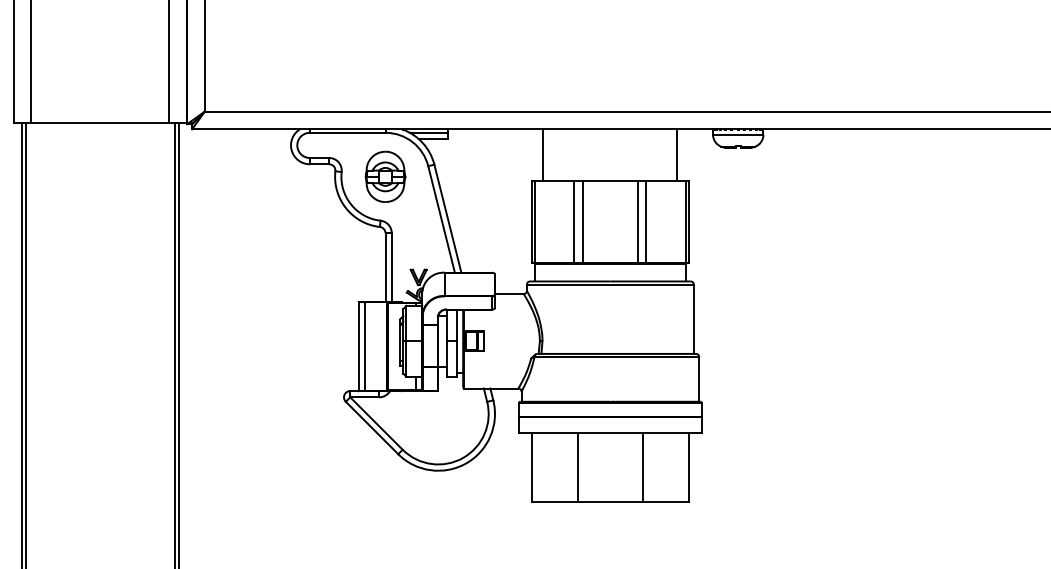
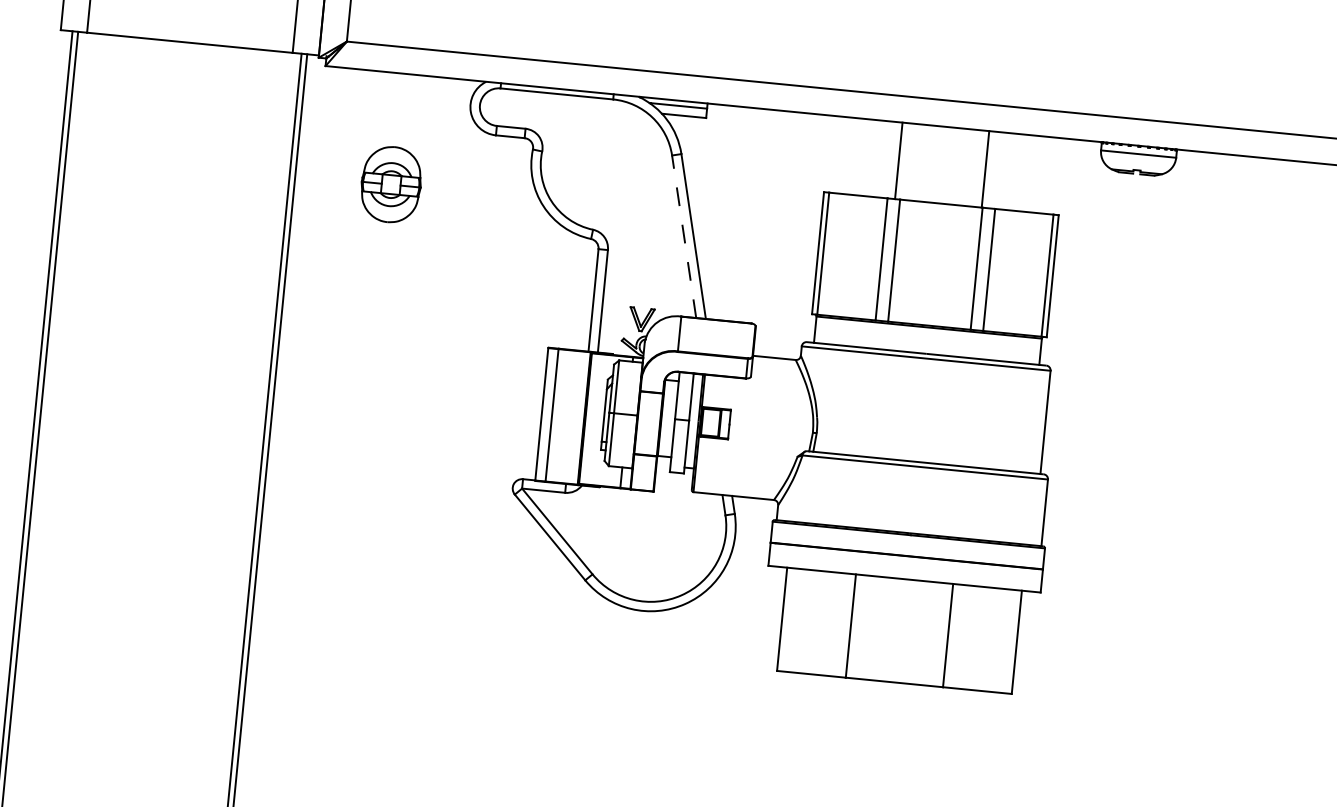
line: (543, 154) -> (899, 160), moved
line: (677, 154) -> (985, 168), moved
part: (385, 176) -> (391, 184), moved
line: (441, 219) -> (684, 236), solid -> dashed

